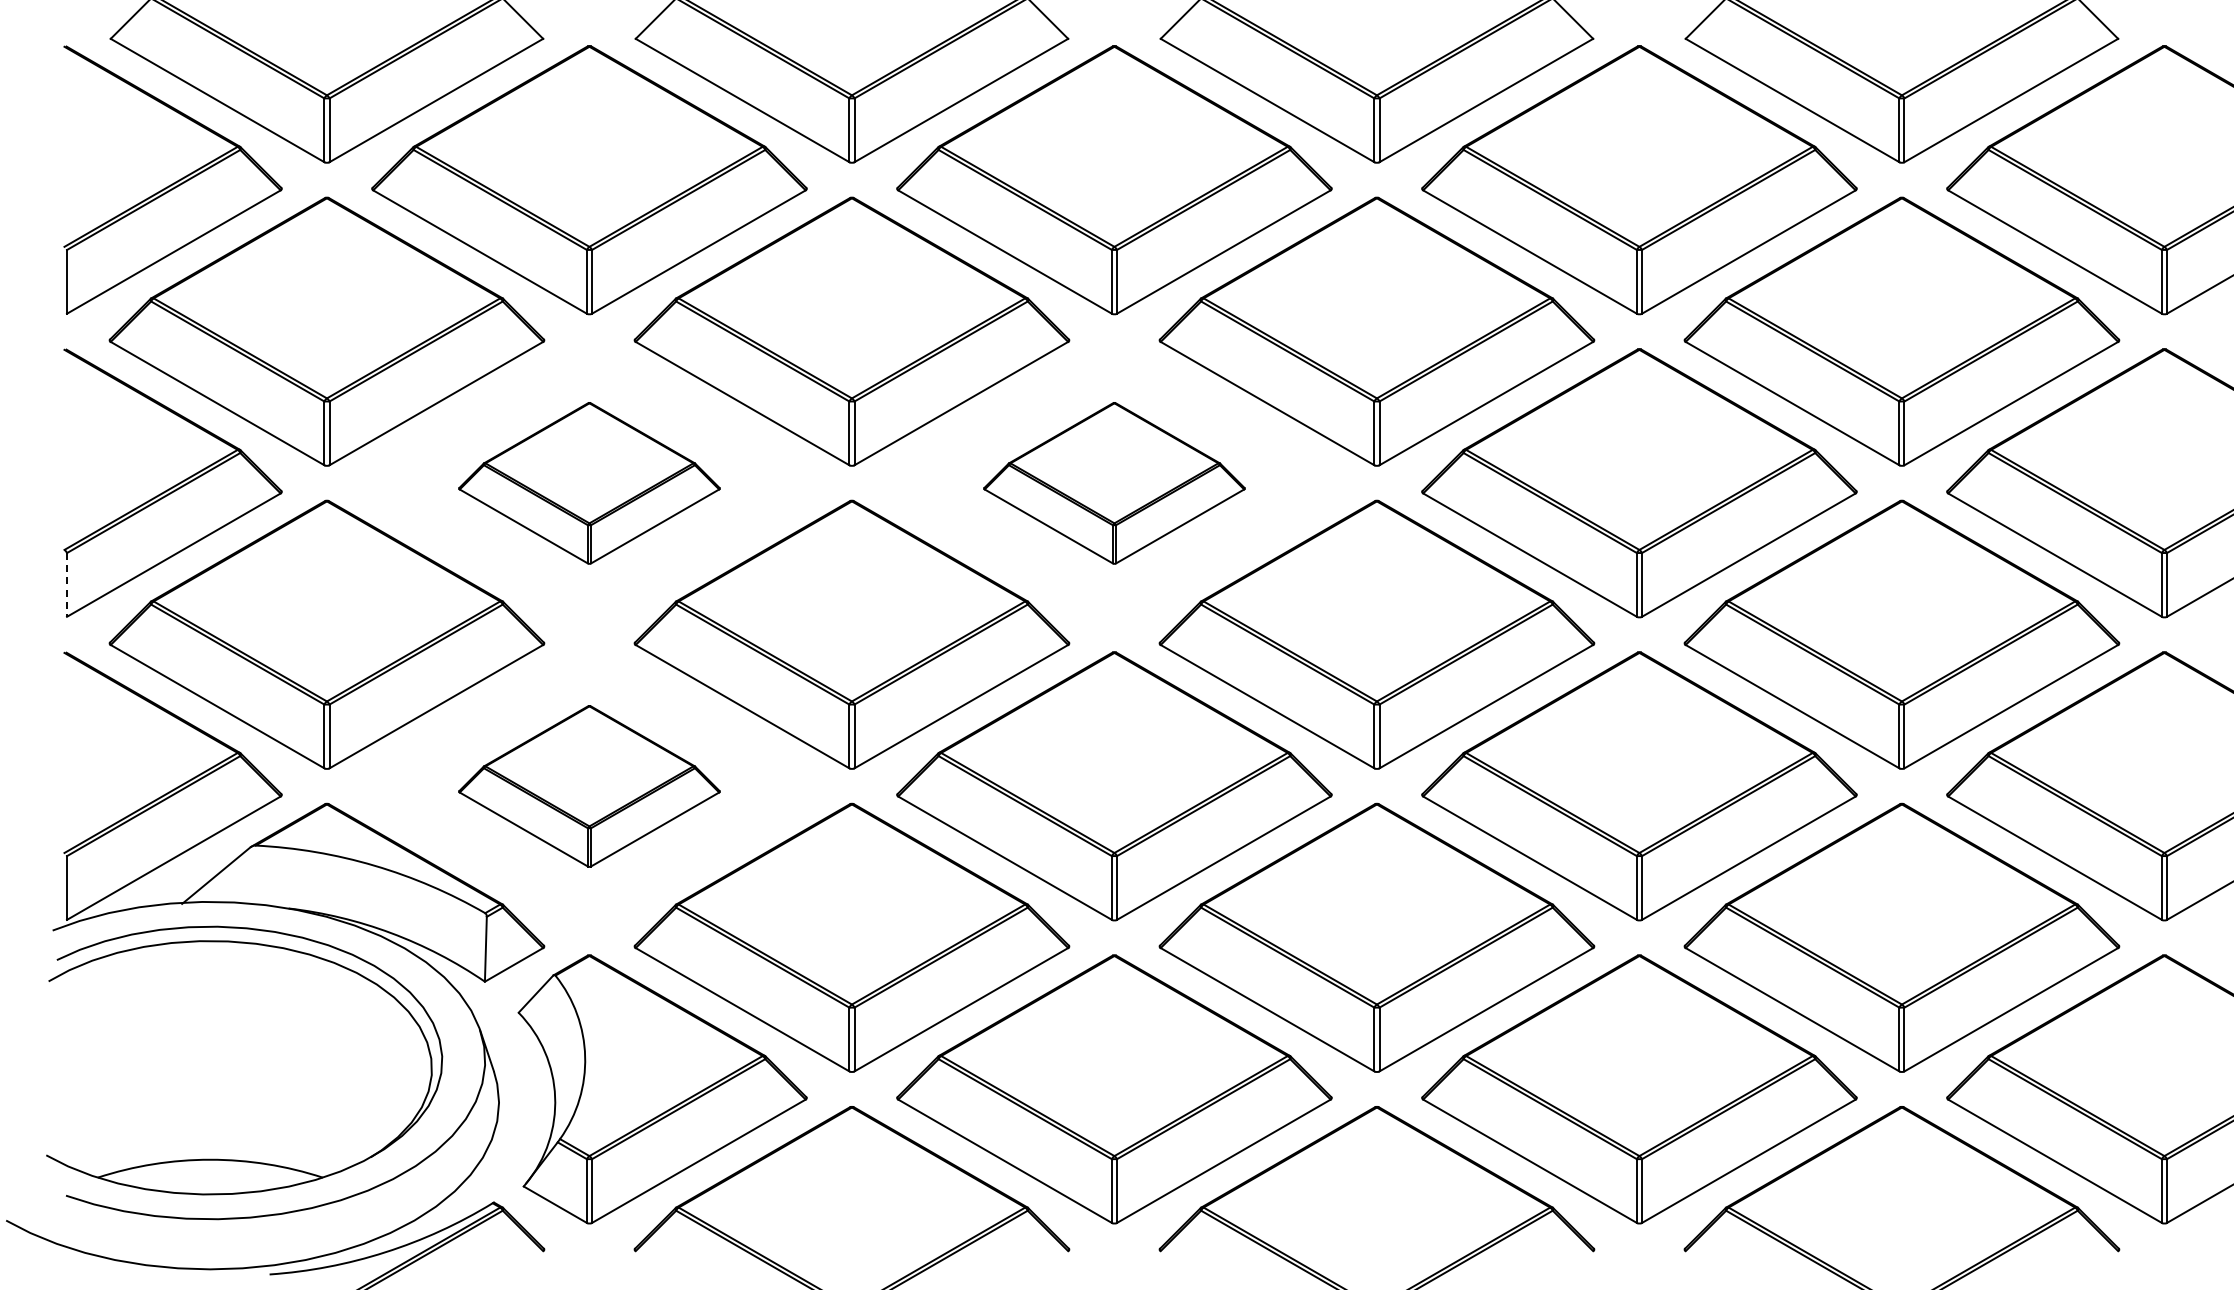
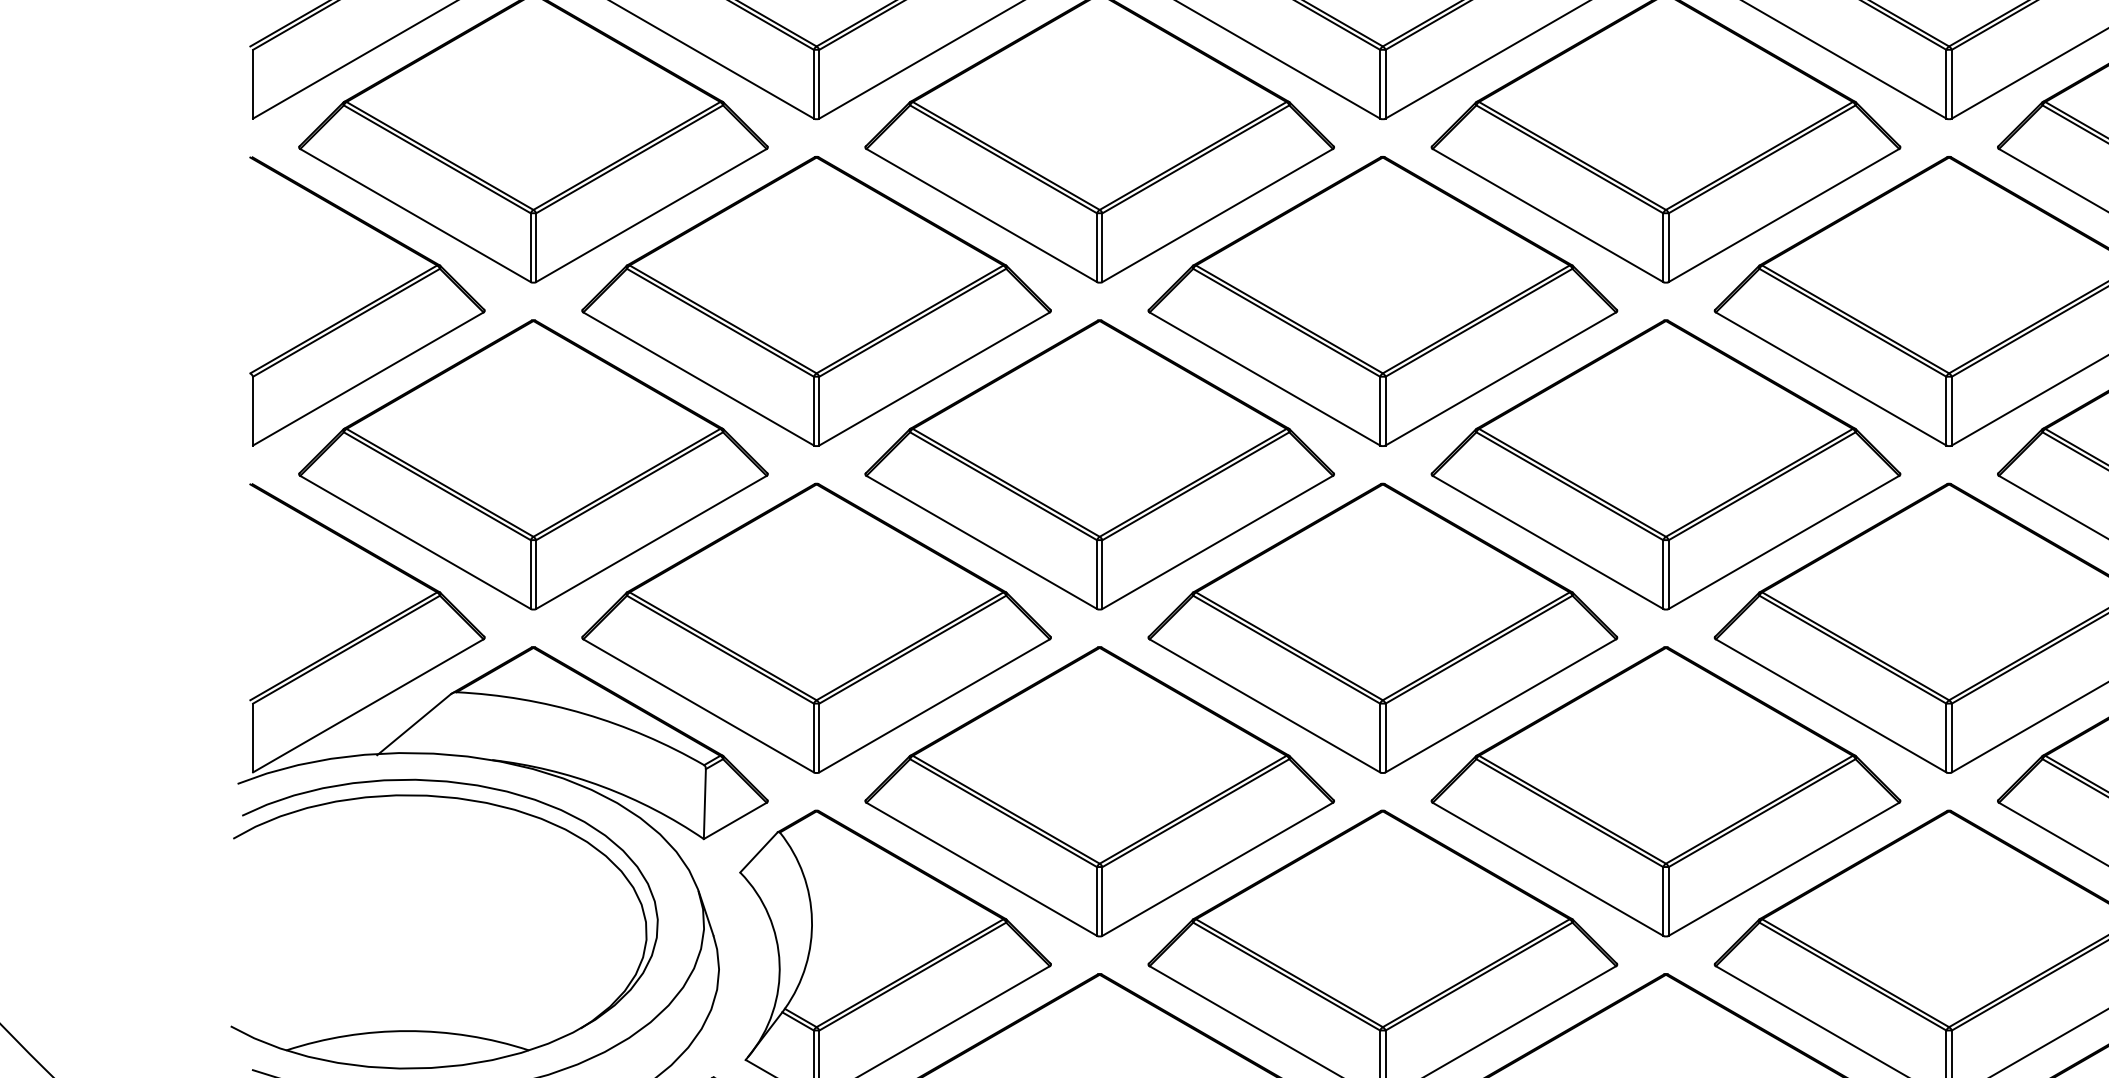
part: (589, 483) -> (816, 301), size x1.67
part: (1114, 483) -> (1382, 301), size x1.67
line: (67, 584) -> (253, 410), dashed -> solid
part: (589, 786) -> (816, 628), size x1.67

